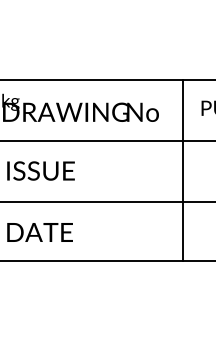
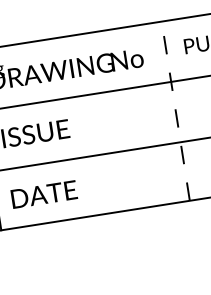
line: (182, 170) -> (175, 111), solid -> dashed

